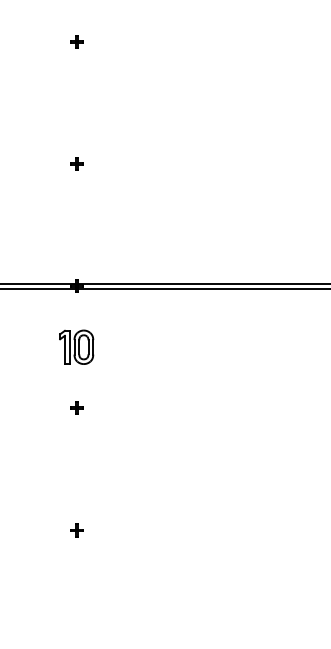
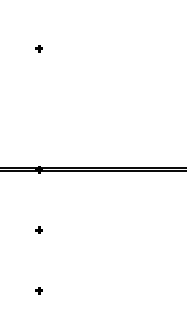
part: (75, 162) -> (38, 108), removed
part: (77, 346) -> (39, 199), removed

